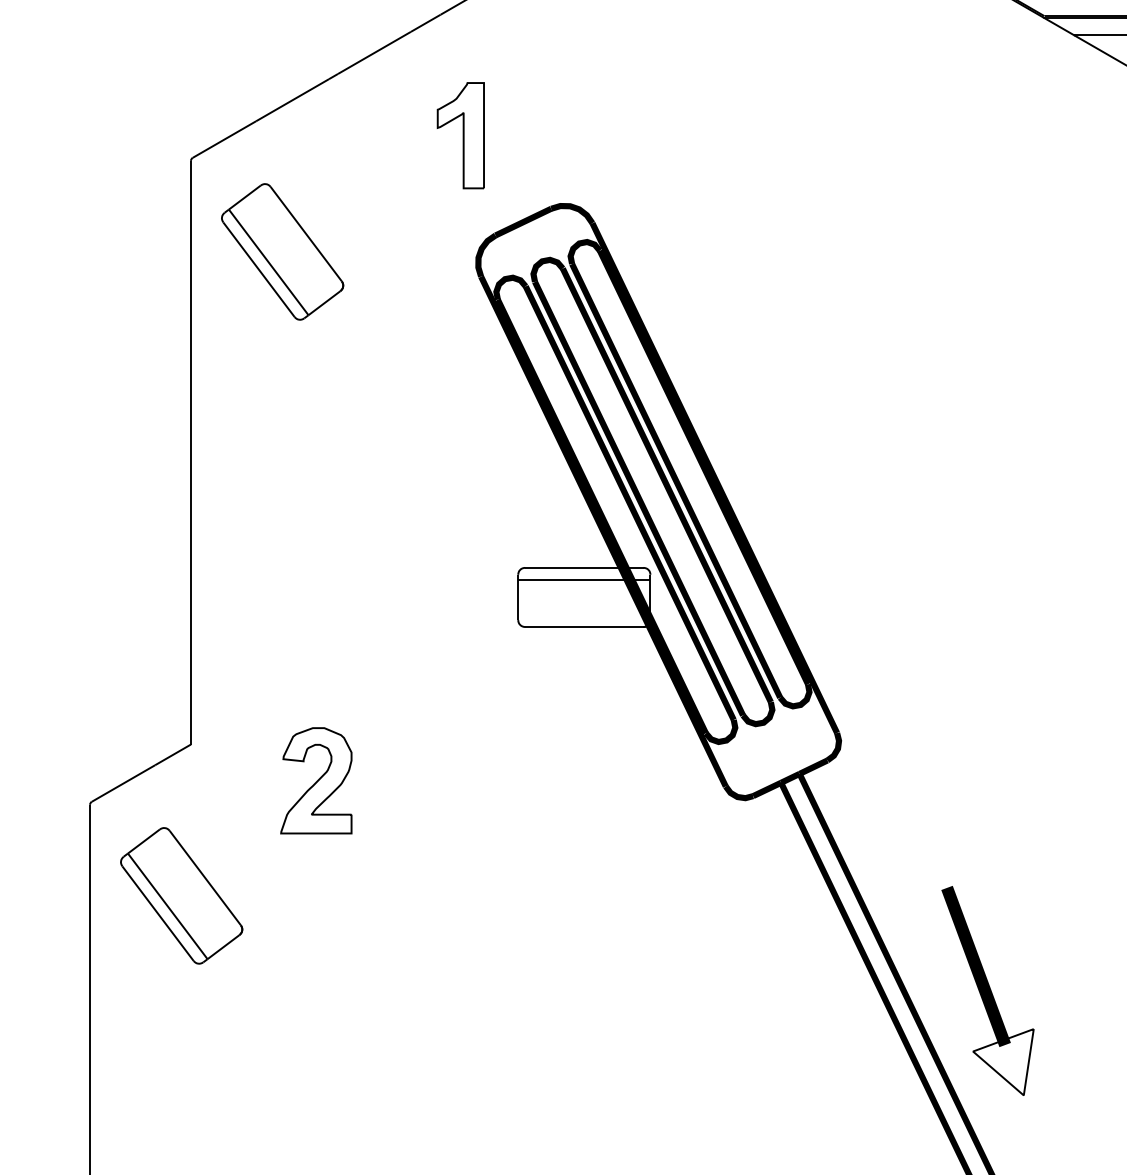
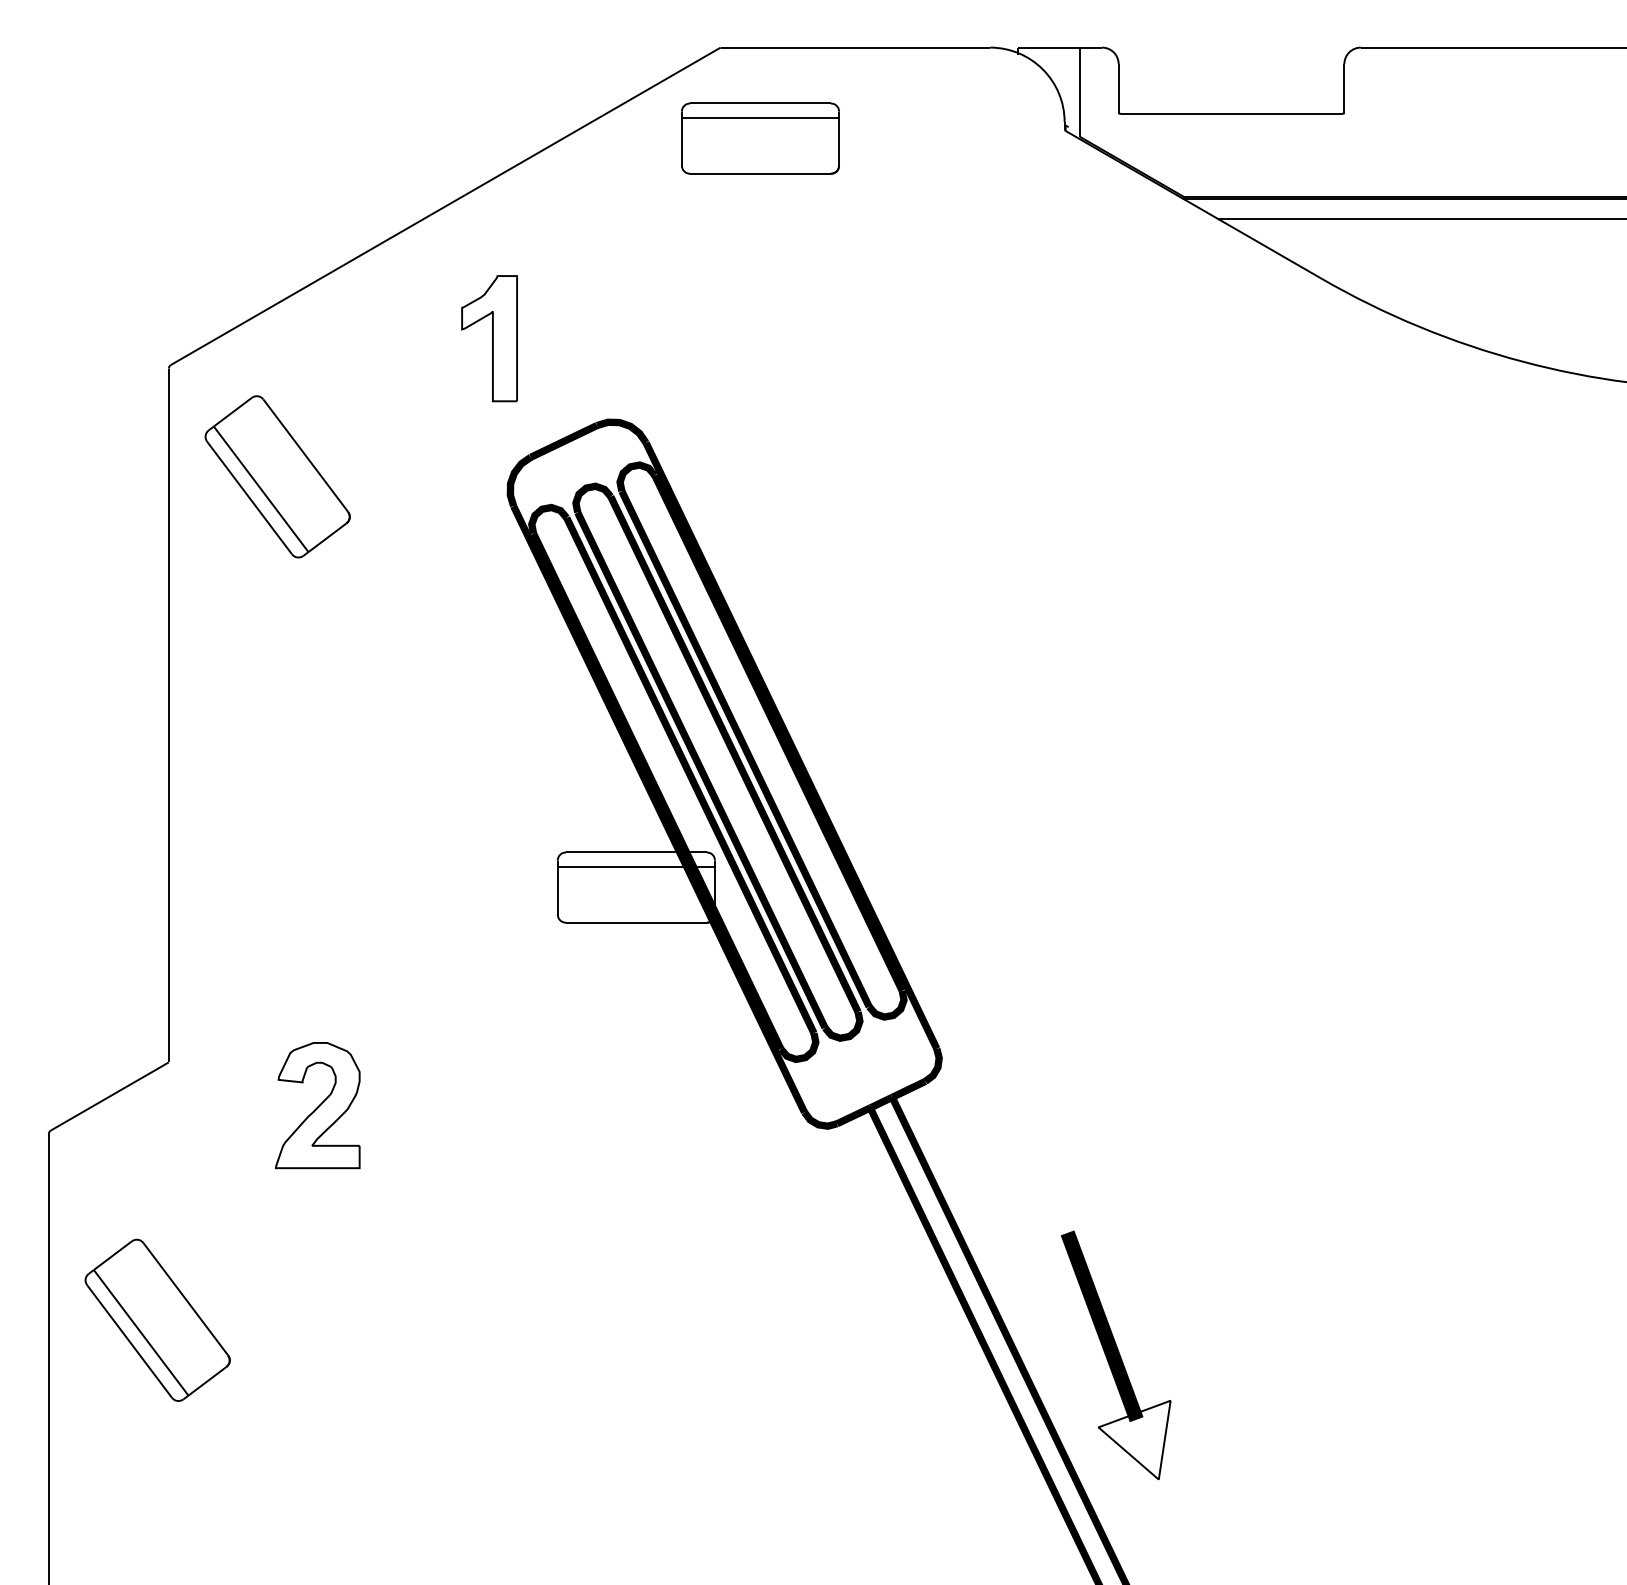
part: (181, 895) -> (157, 1319), moved

